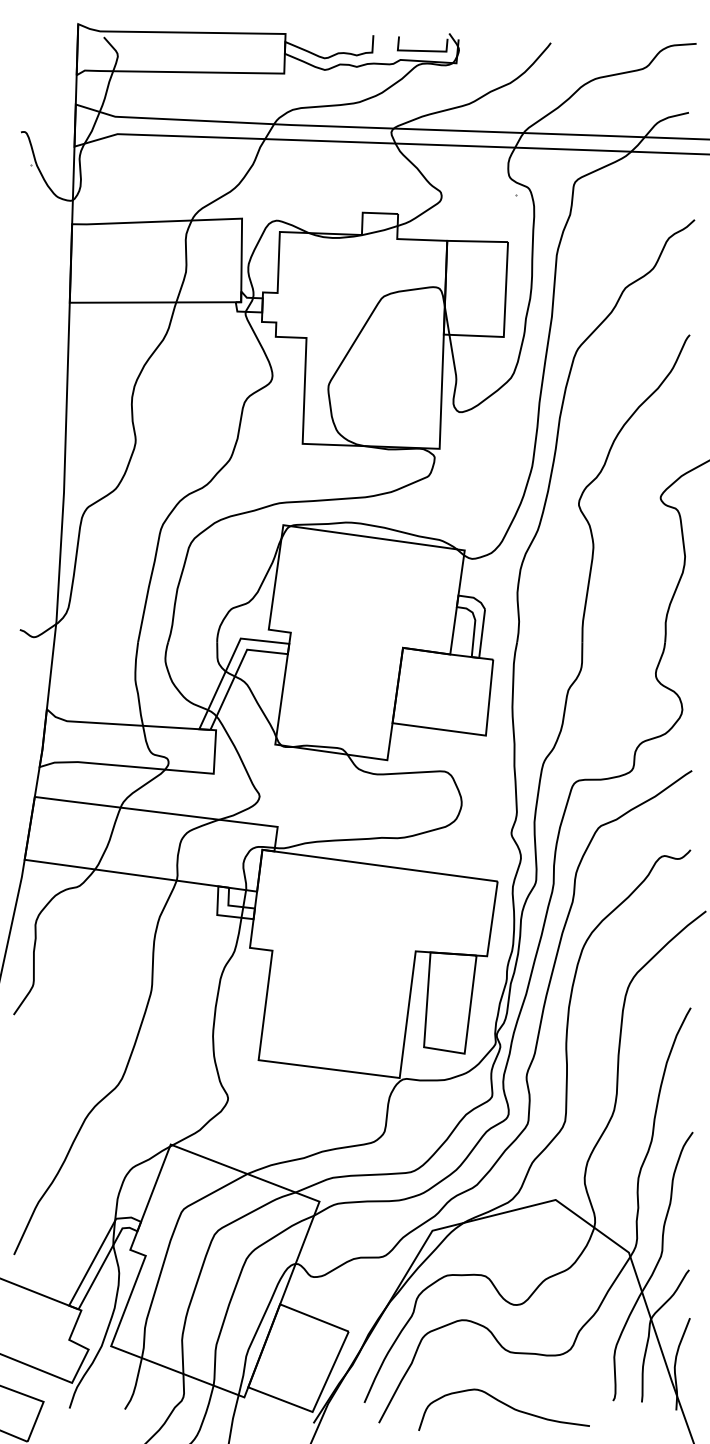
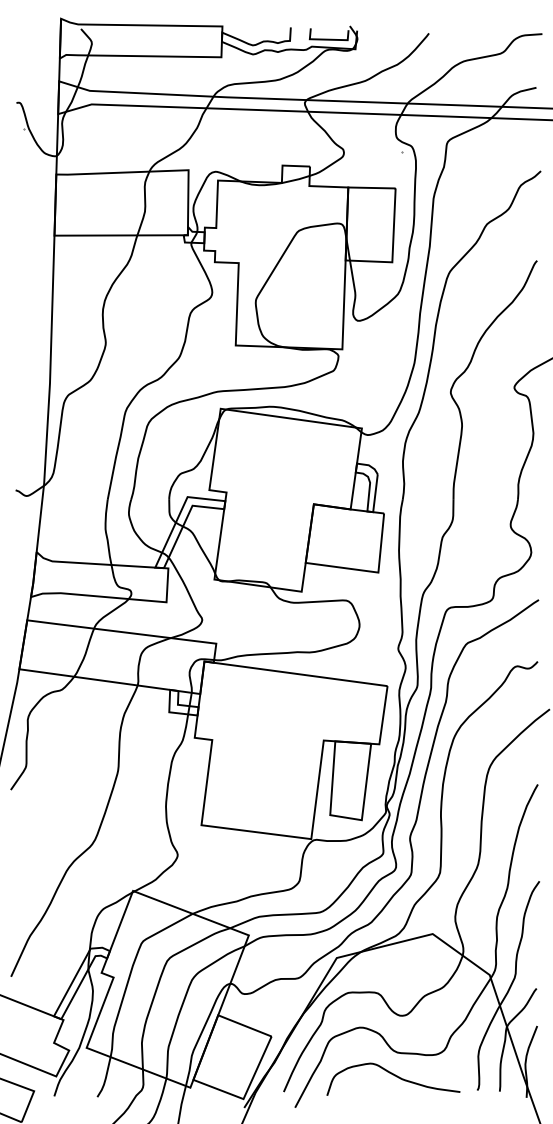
curve: (505, 1406) -> (394, 1076), moved

